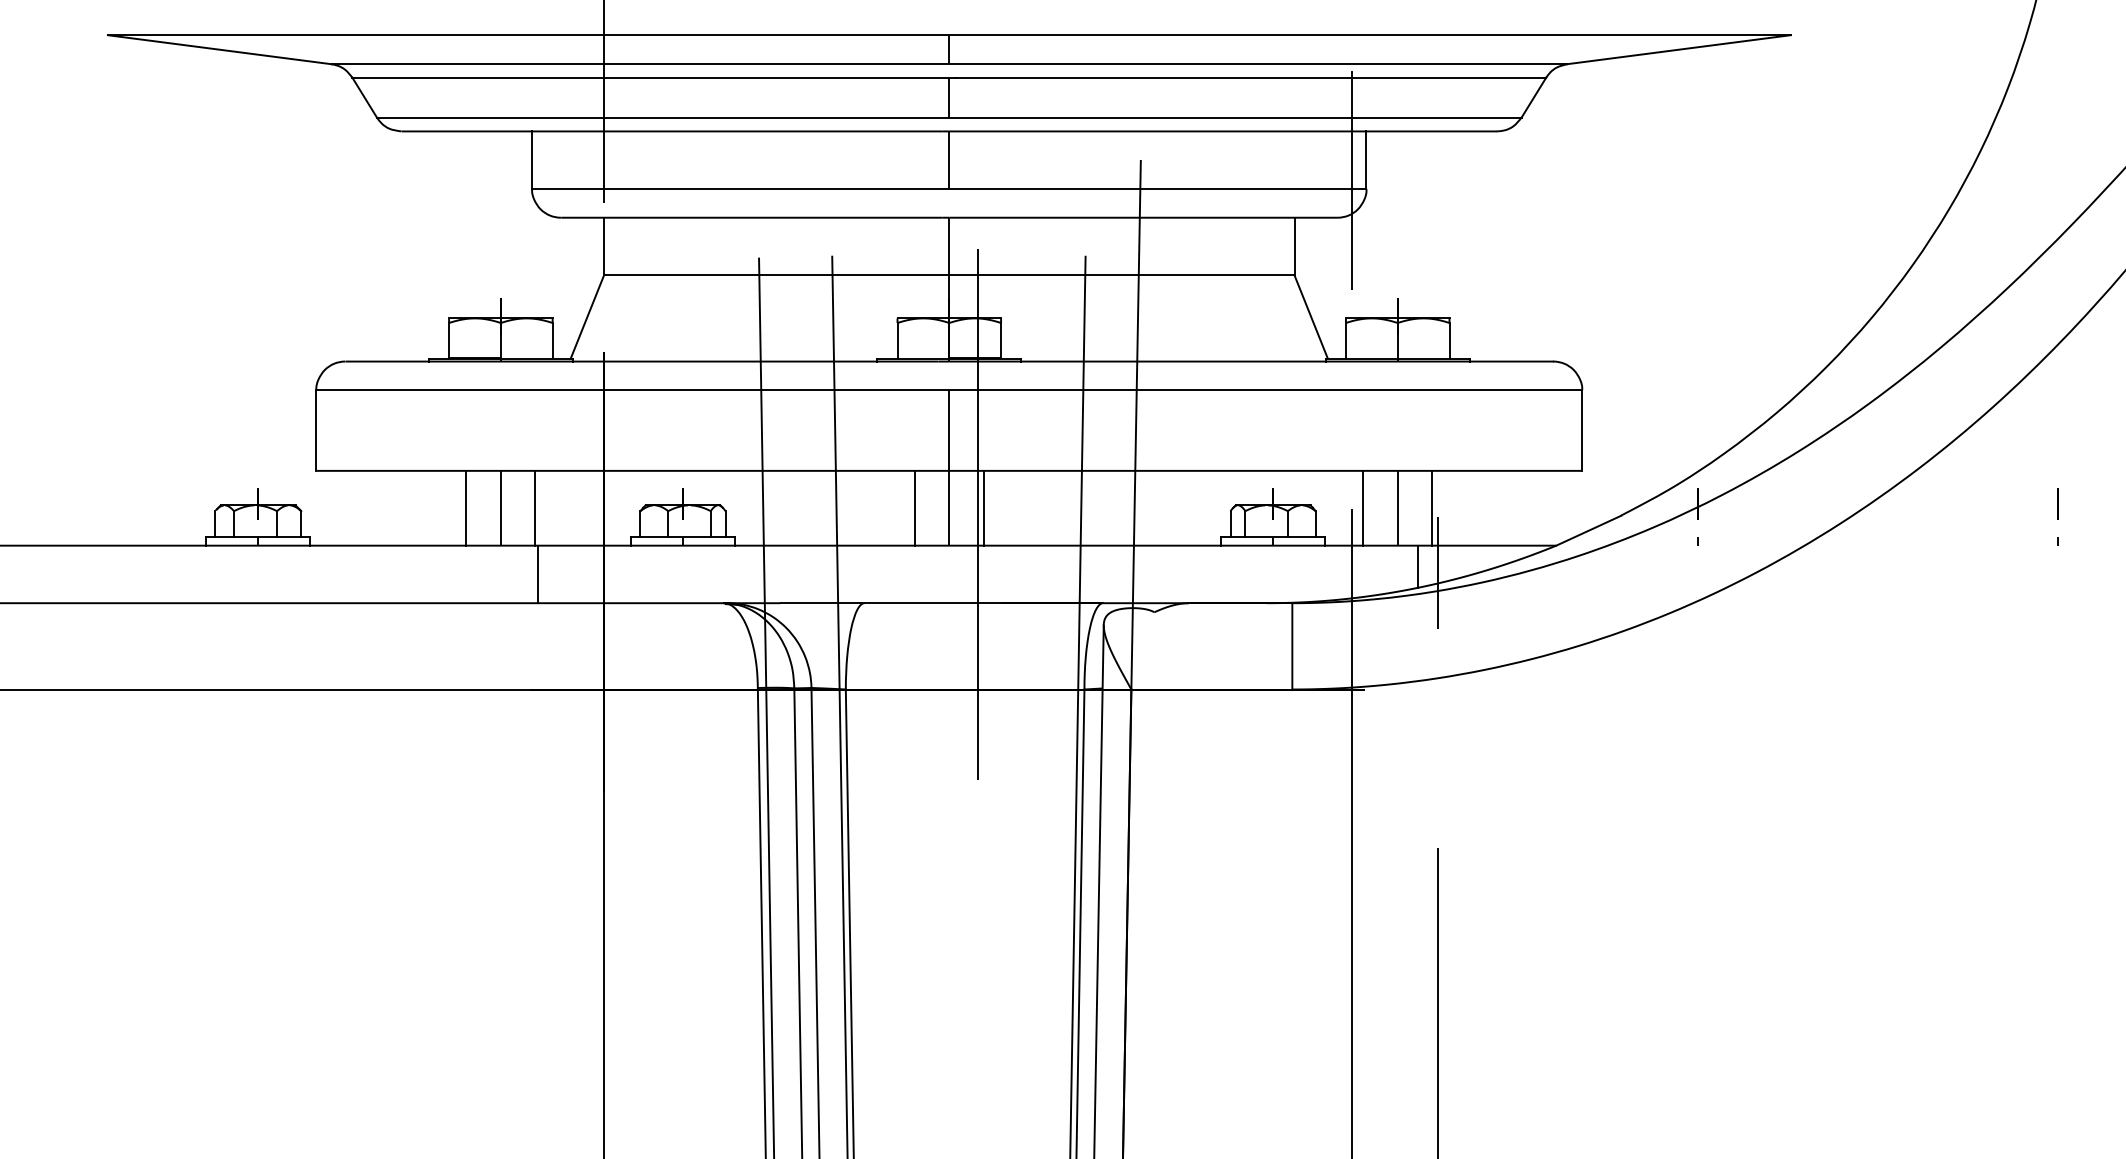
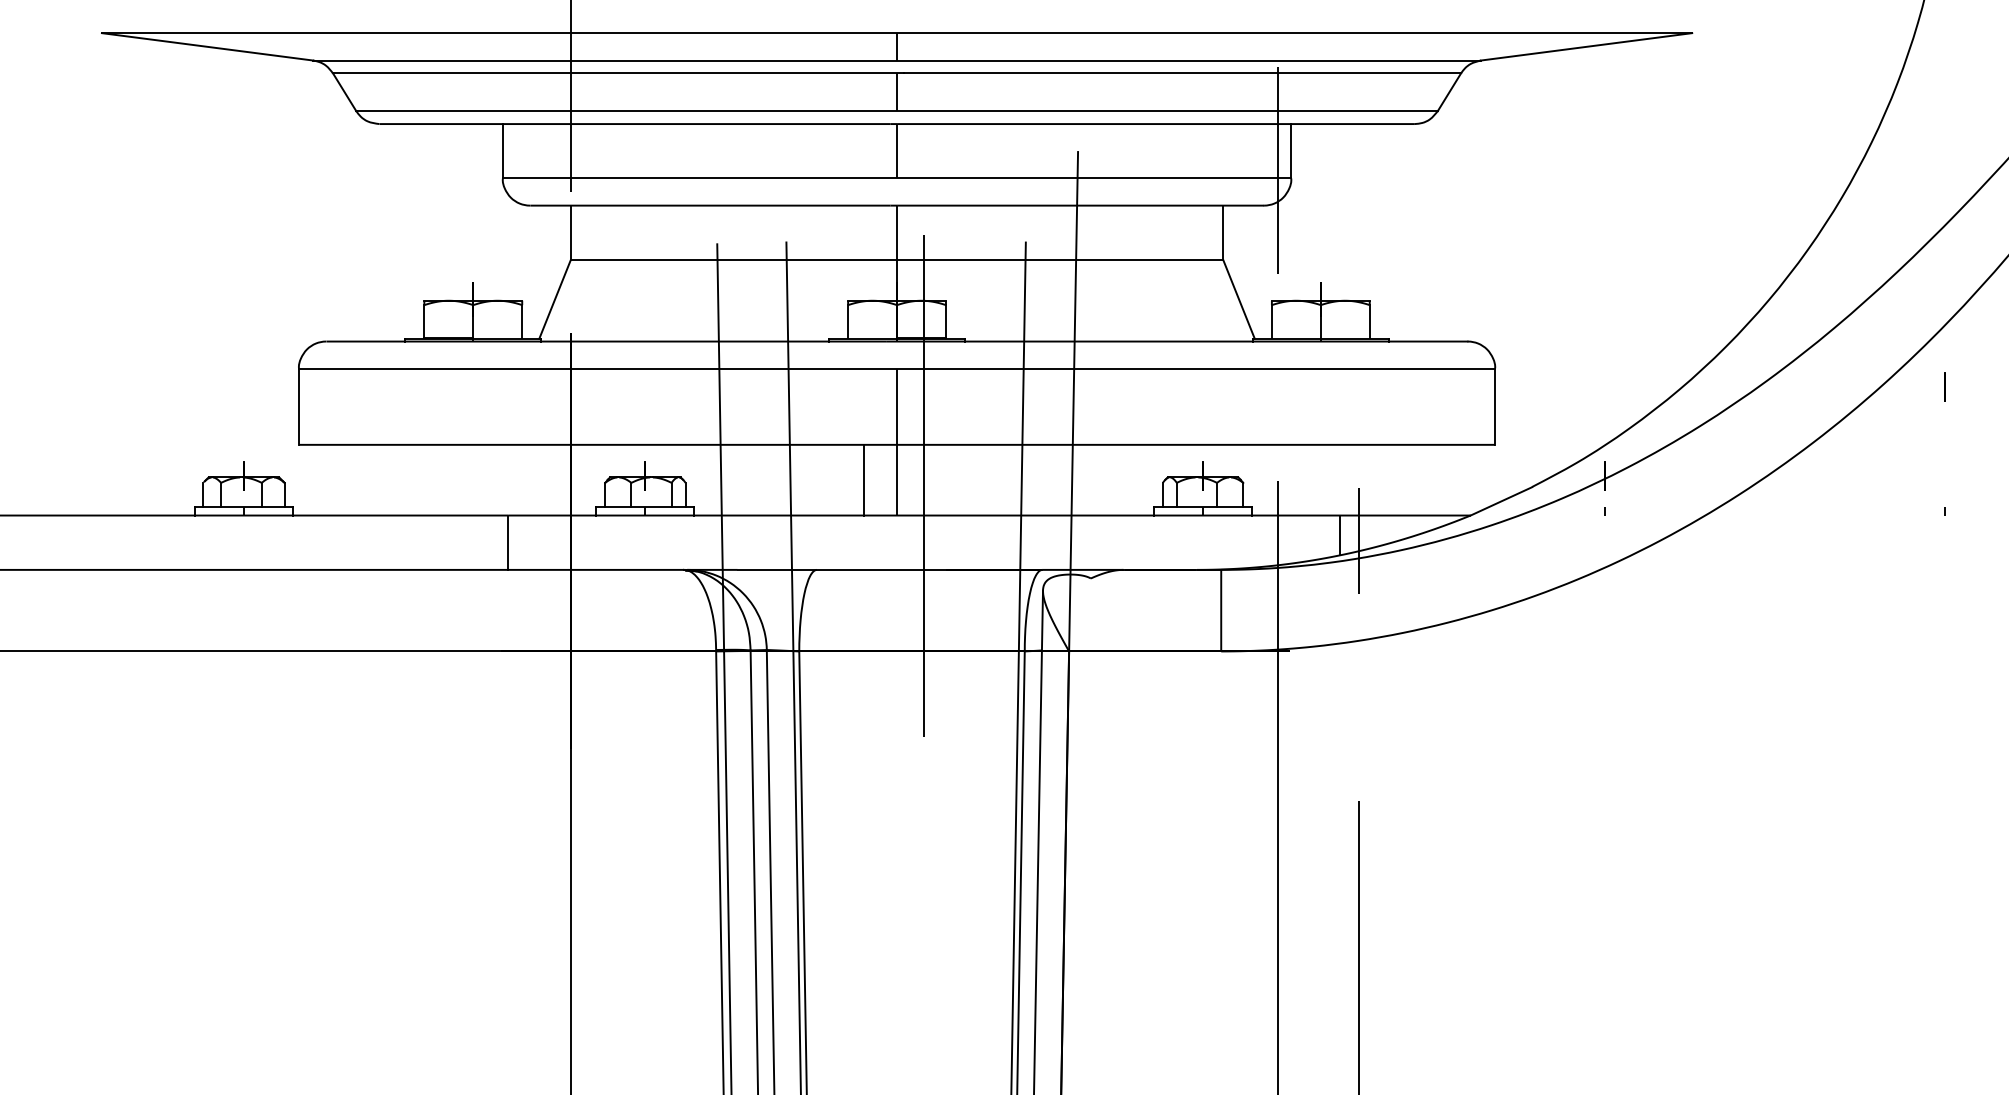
line: (2057, 503) -> (1944, 386), moved
line: (466, 507) -> (440, 479), removed
line: (501, 507) -> (473, 479), removed
line: (534, 507) -> (505, 479), removed
line: (983, 507) -> (929, 479), removed
line: (1363, 507) -> (1288, 479), removed
line: (1397, 507) -> (1320, 479), removed
line: (1432, 507) -> (1353, 479), removed

